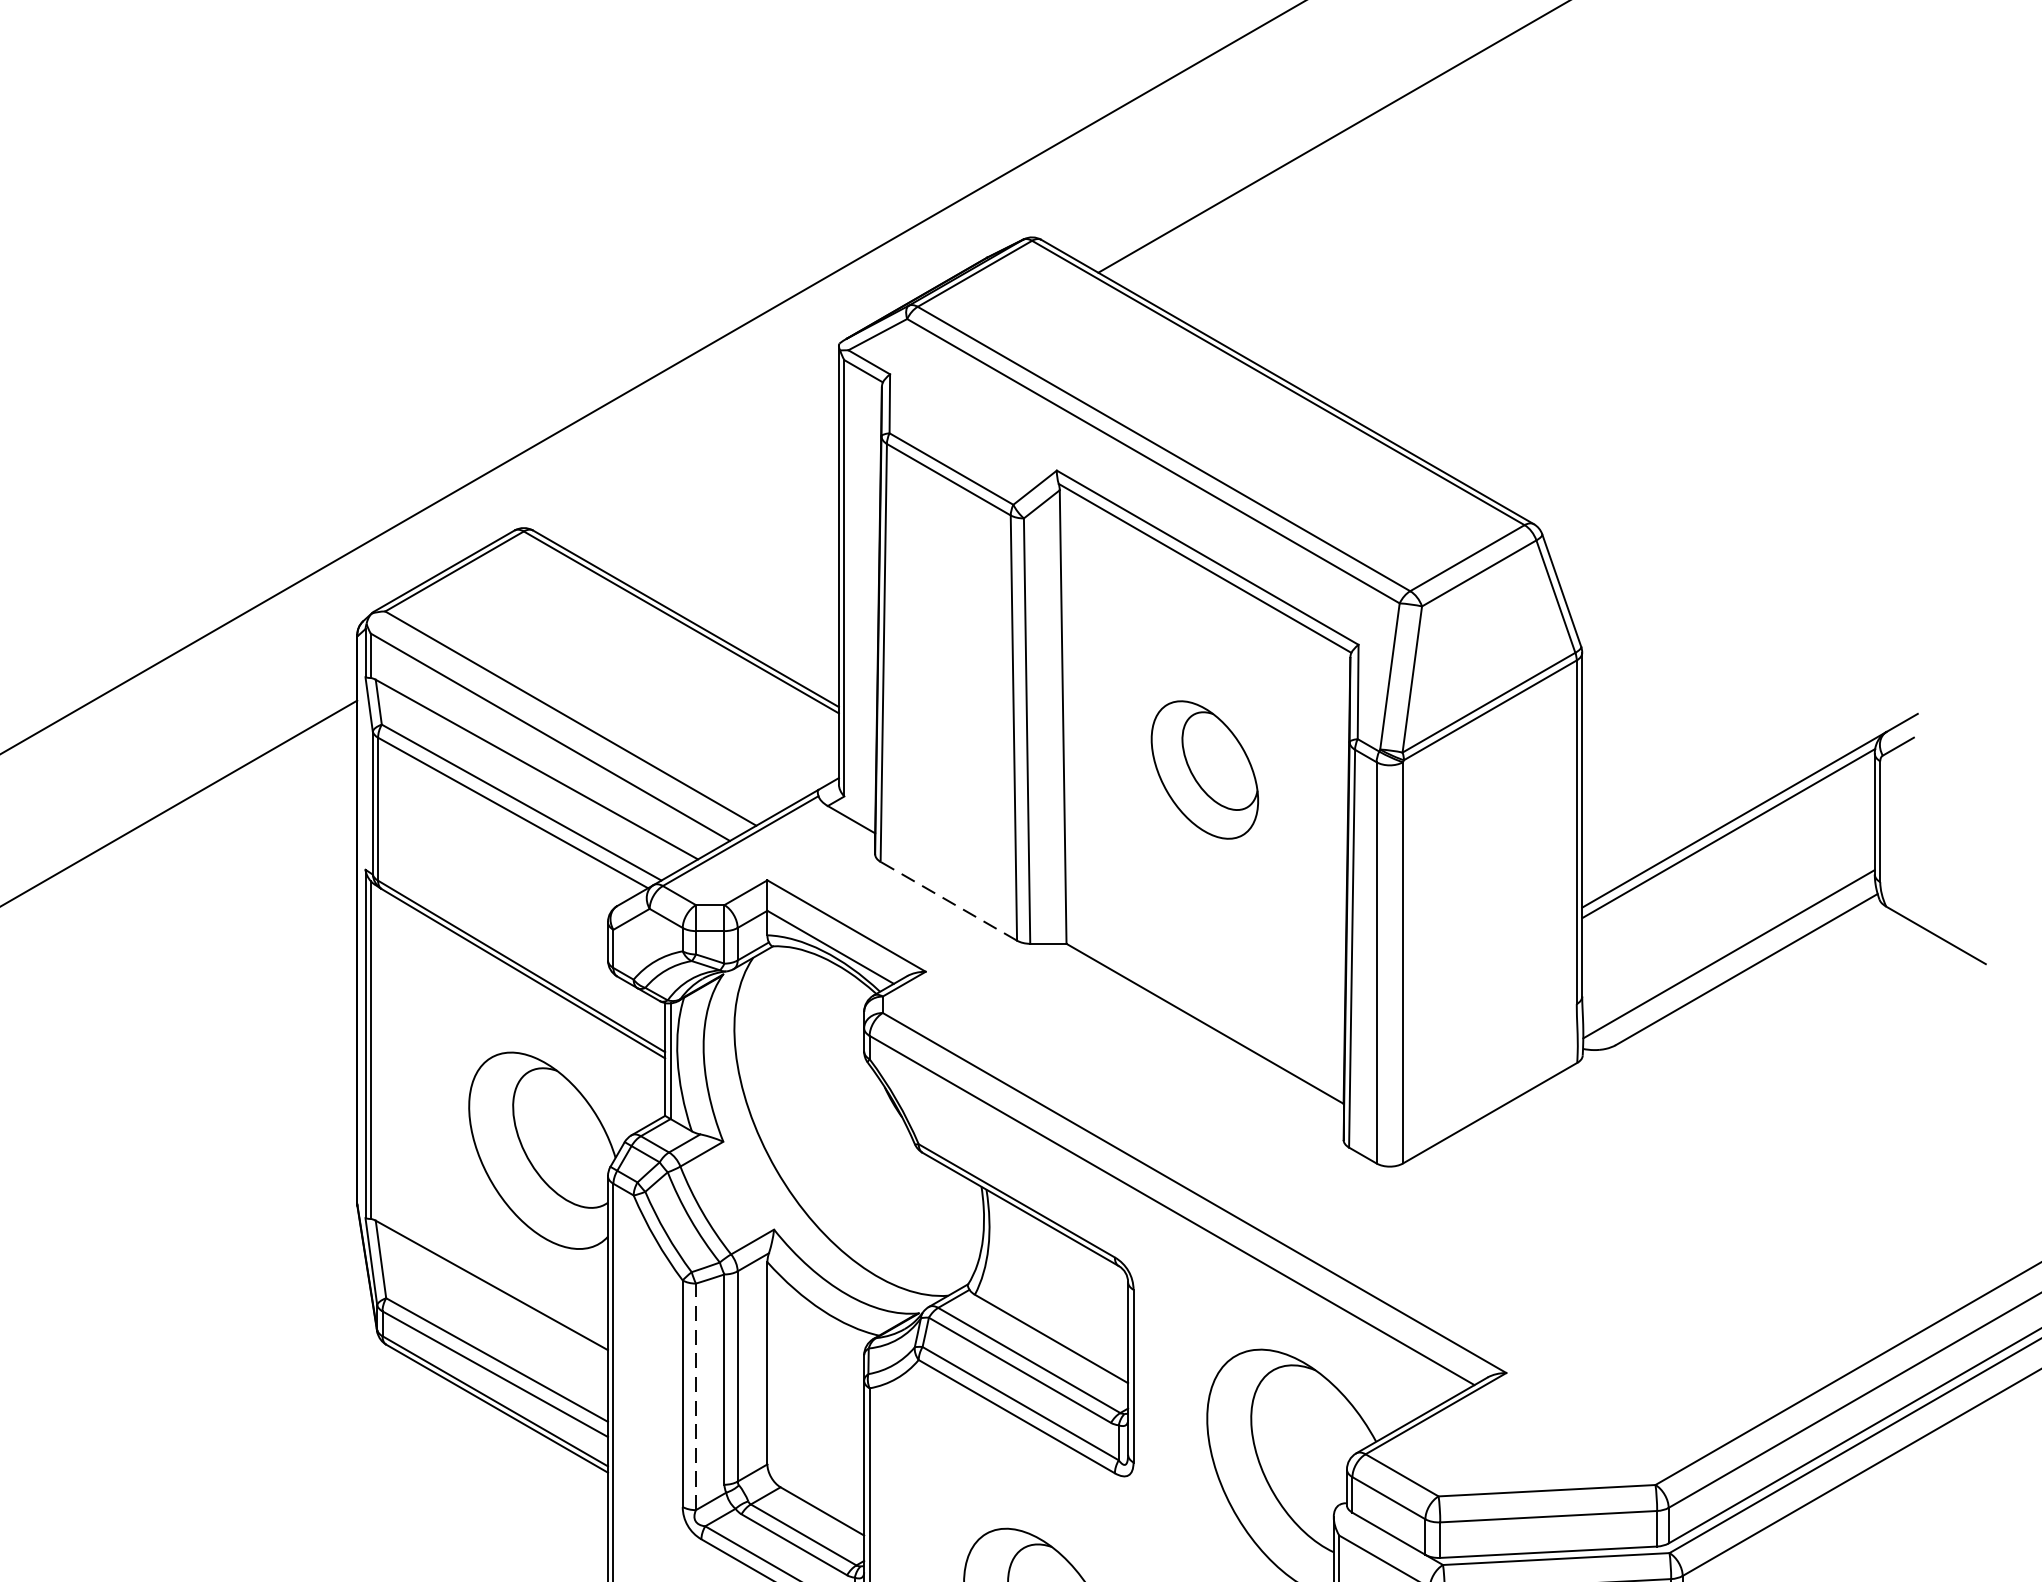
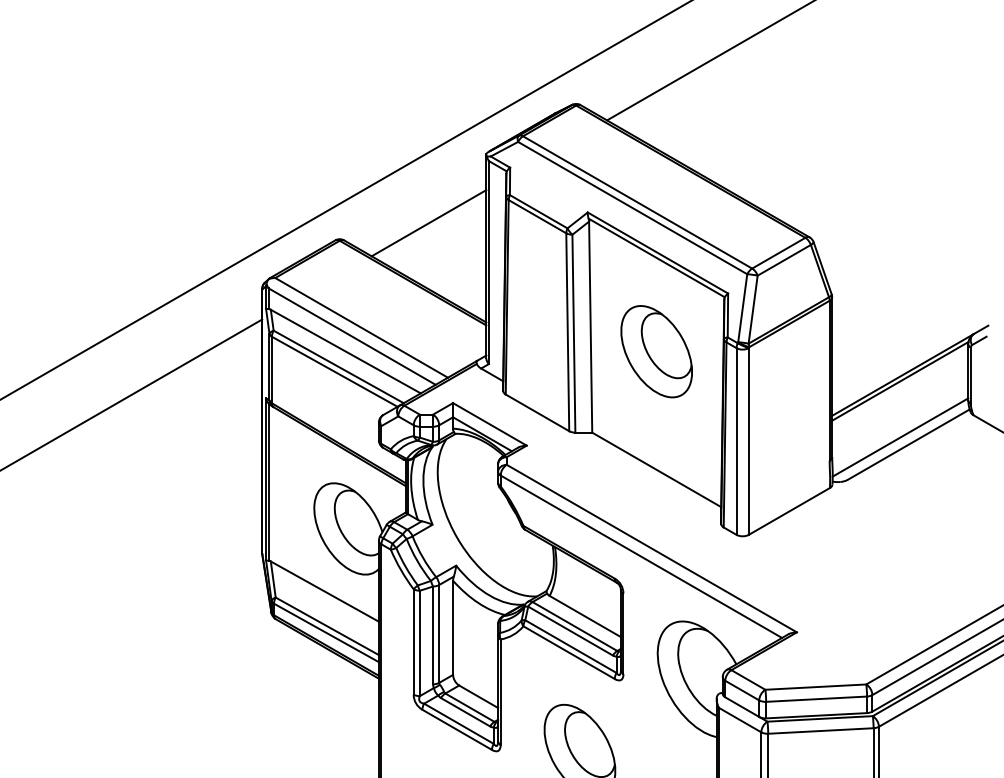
line: (714, 494) -> (428, 223), added
part: (1204, 769) -> (656, 351), size x1.43
line: (948, 900) -> (537, 412), dashed -> solid
line: (695, 1396) -> (419, 643), dashed -> solid

